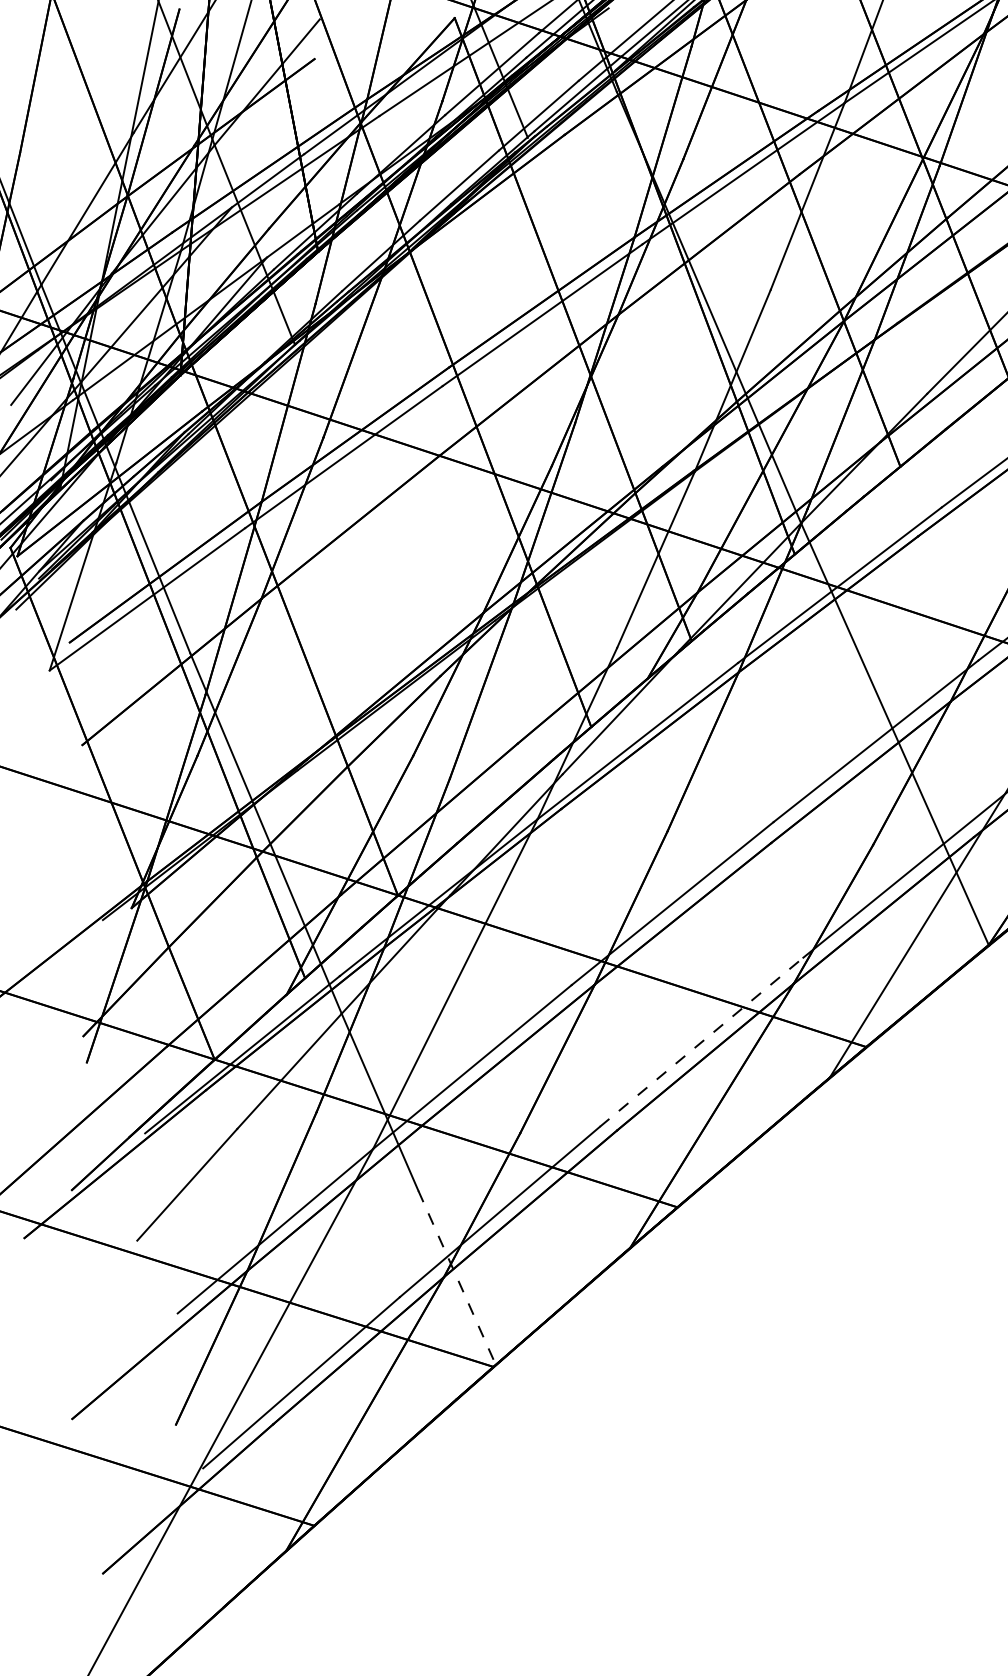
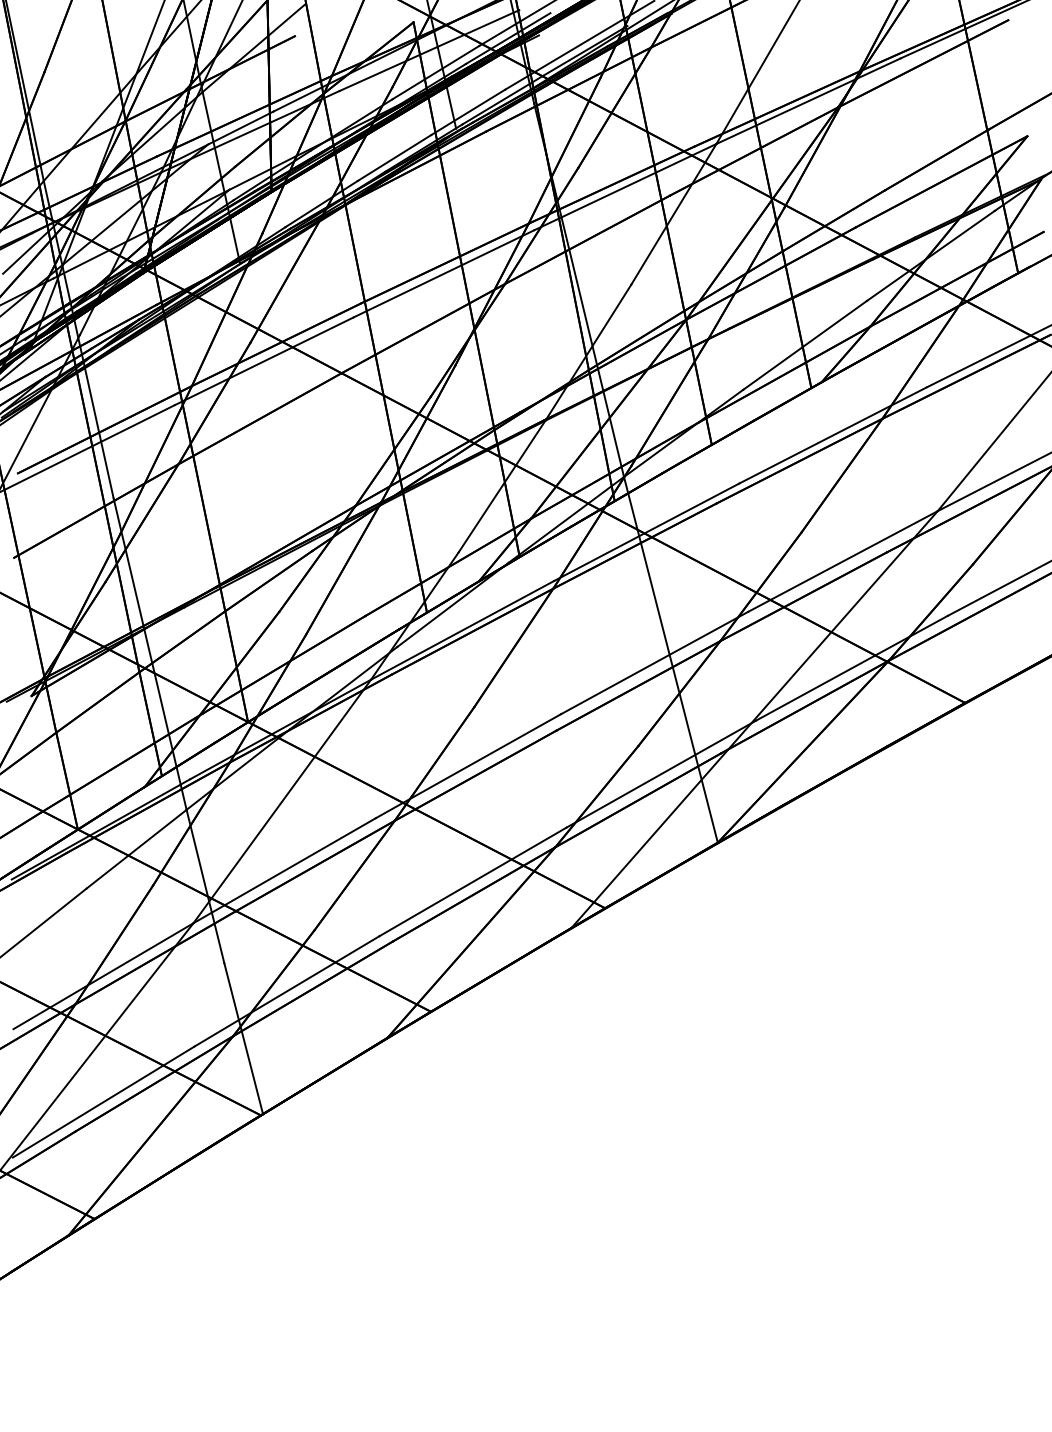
line: (702, 1041) -> (473, 881), dashed -> solid
line: (457, 1278) -> (243, 1039), dashed -> solid

